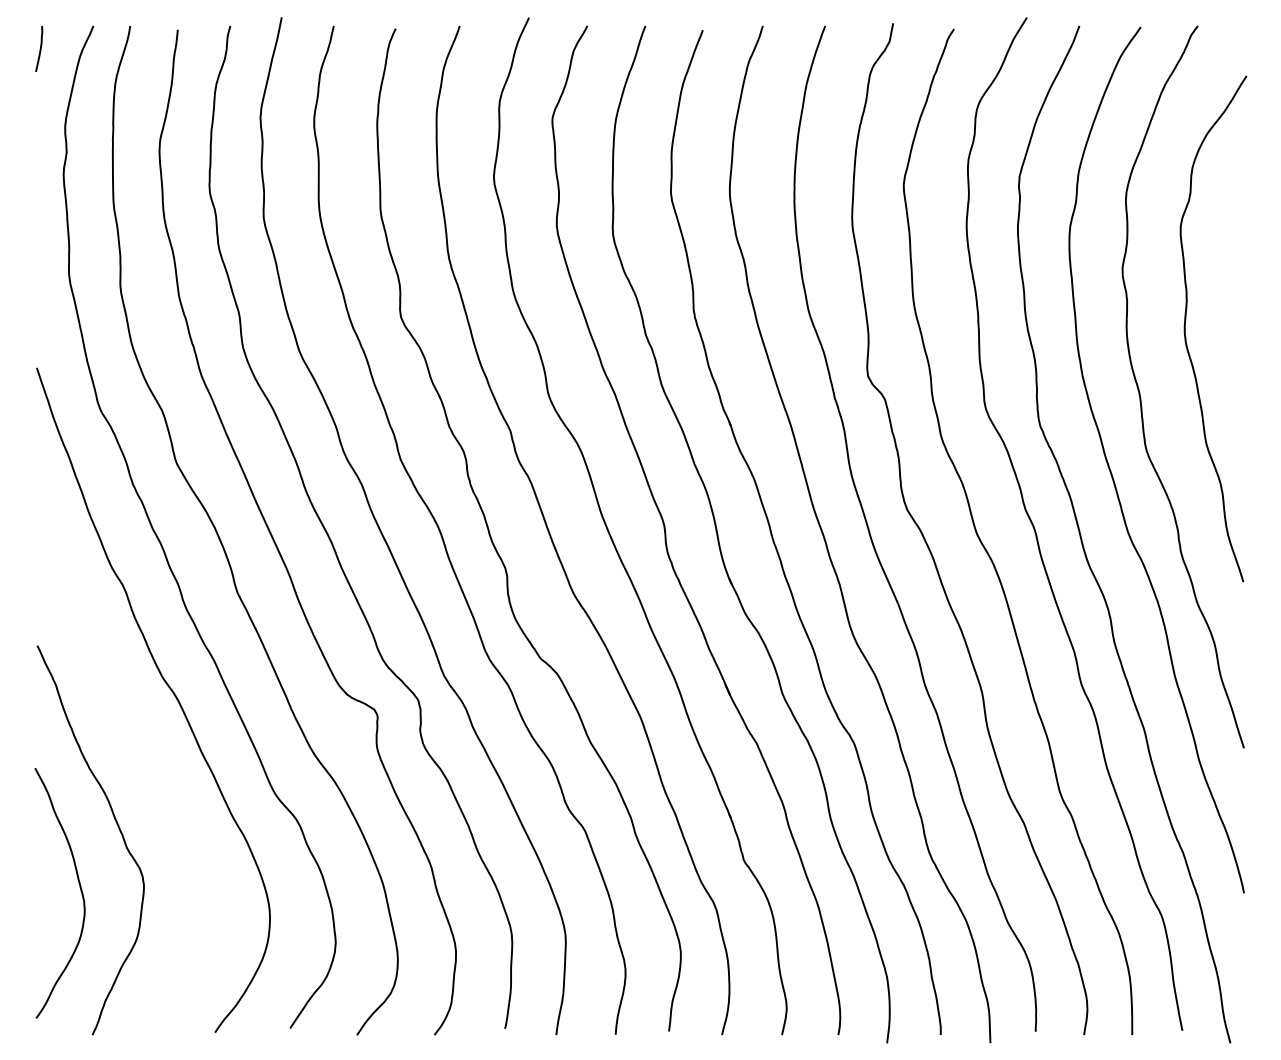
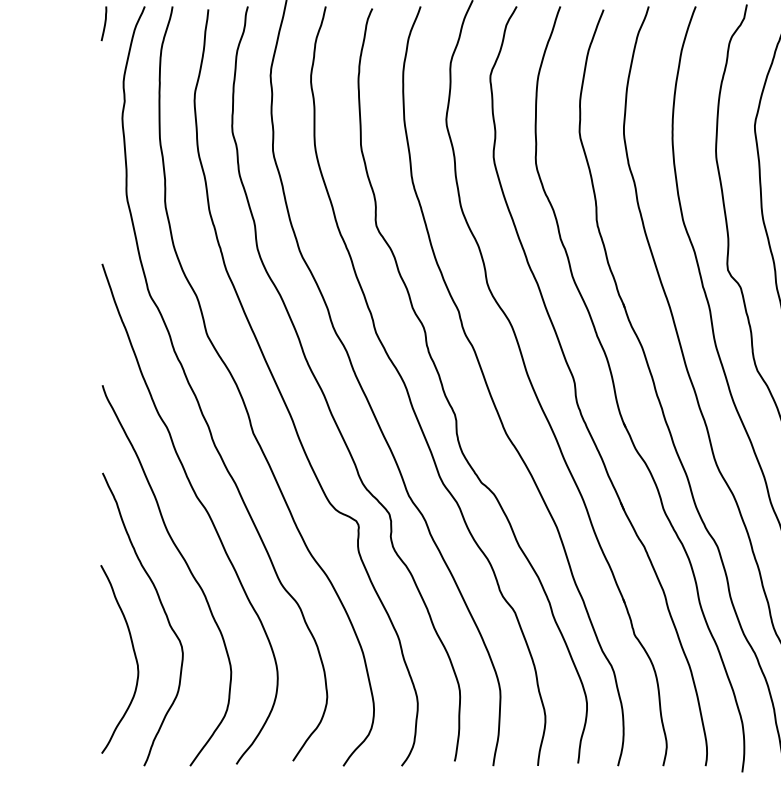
curve: (149, 769) -> (187, 566), added

